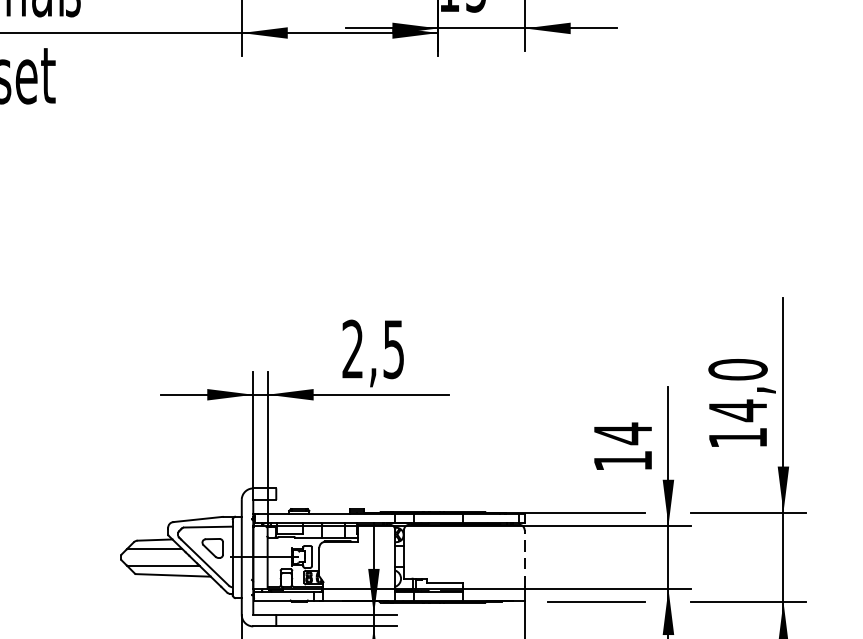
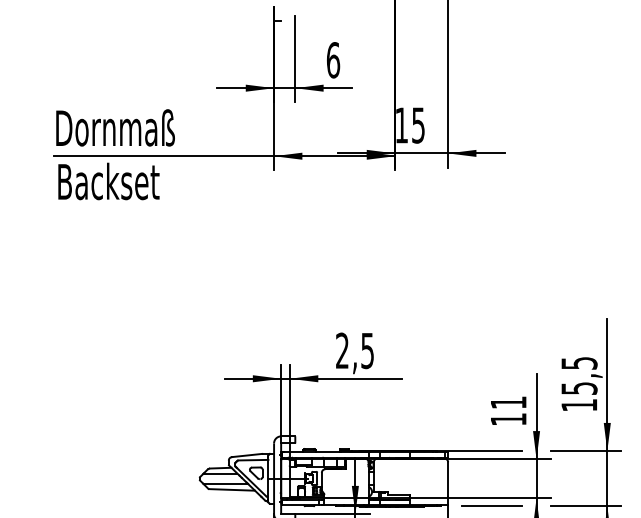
text: (738, 389) -> (579, 375), 14,0 -> 15,5
text: (622, 433) -> (508, 402), 14 -> 11
line: (525, 558) -> (448, 479), dashed -> solid

